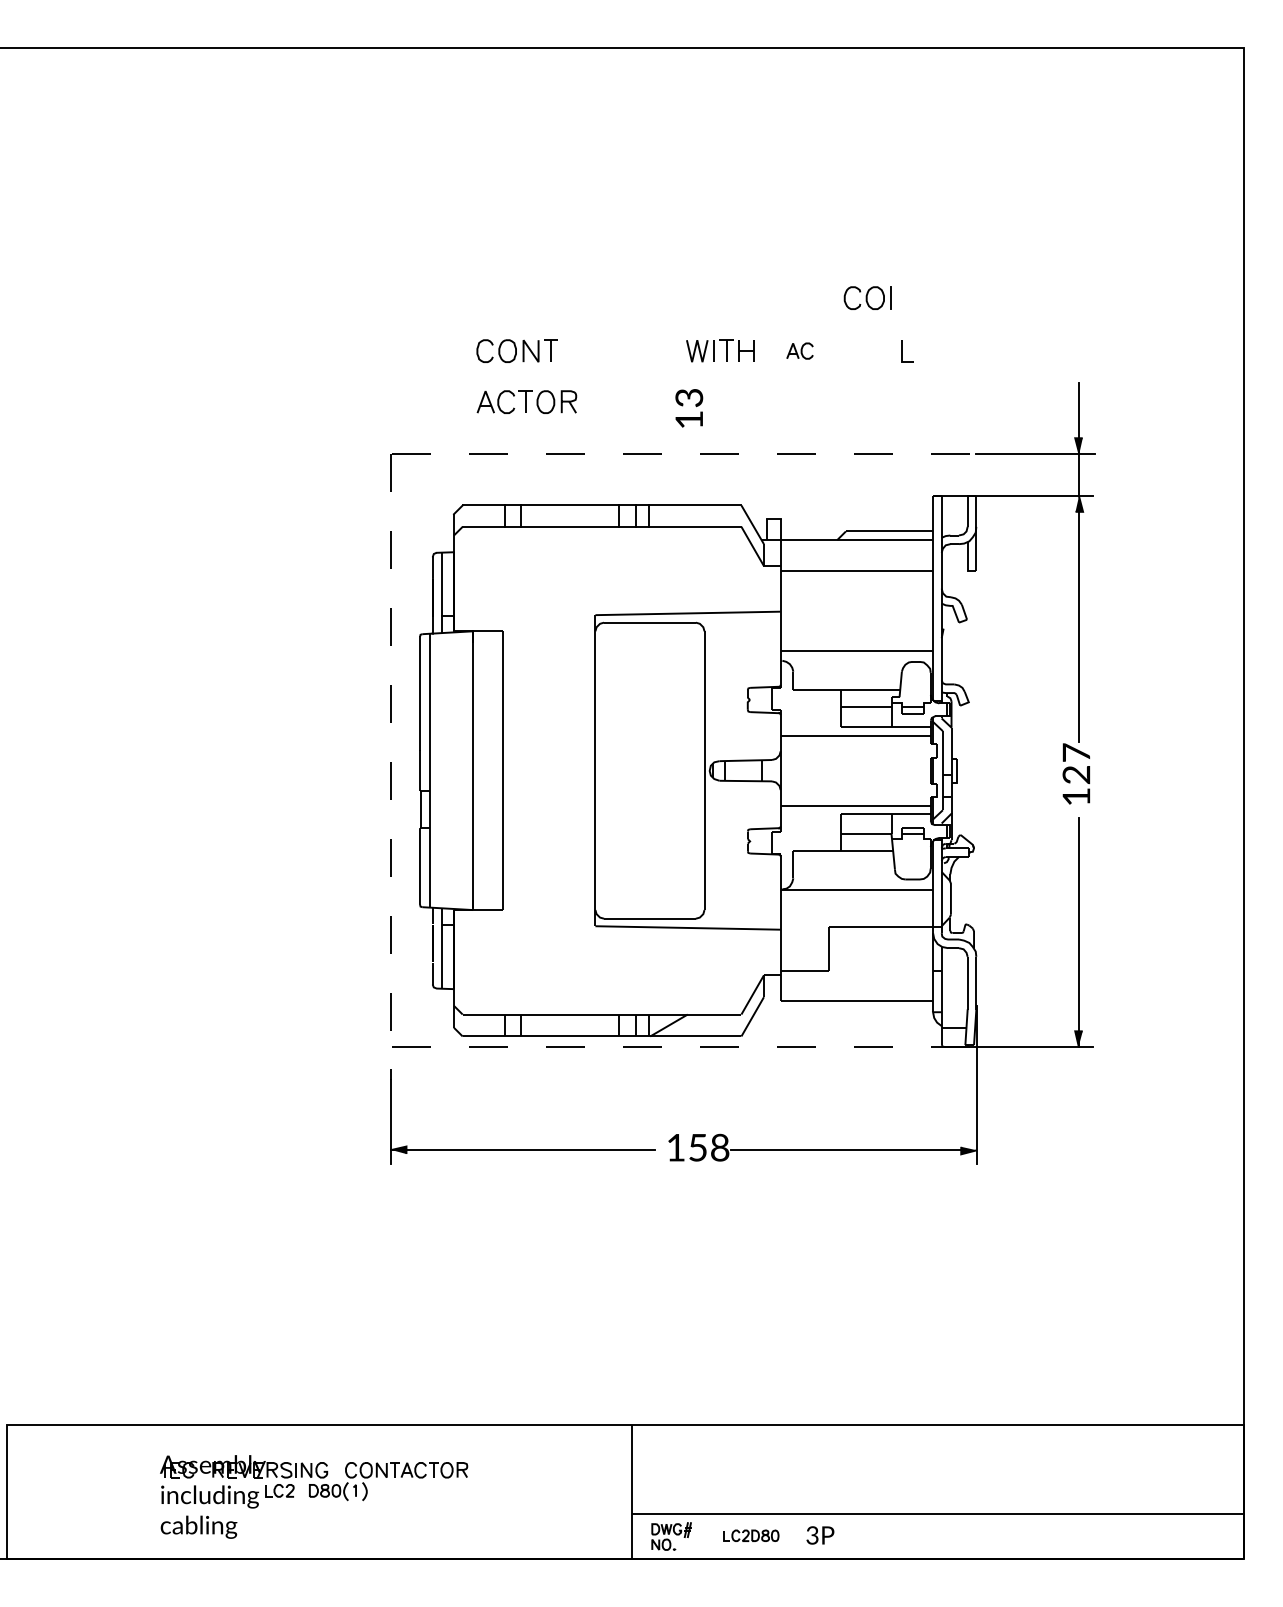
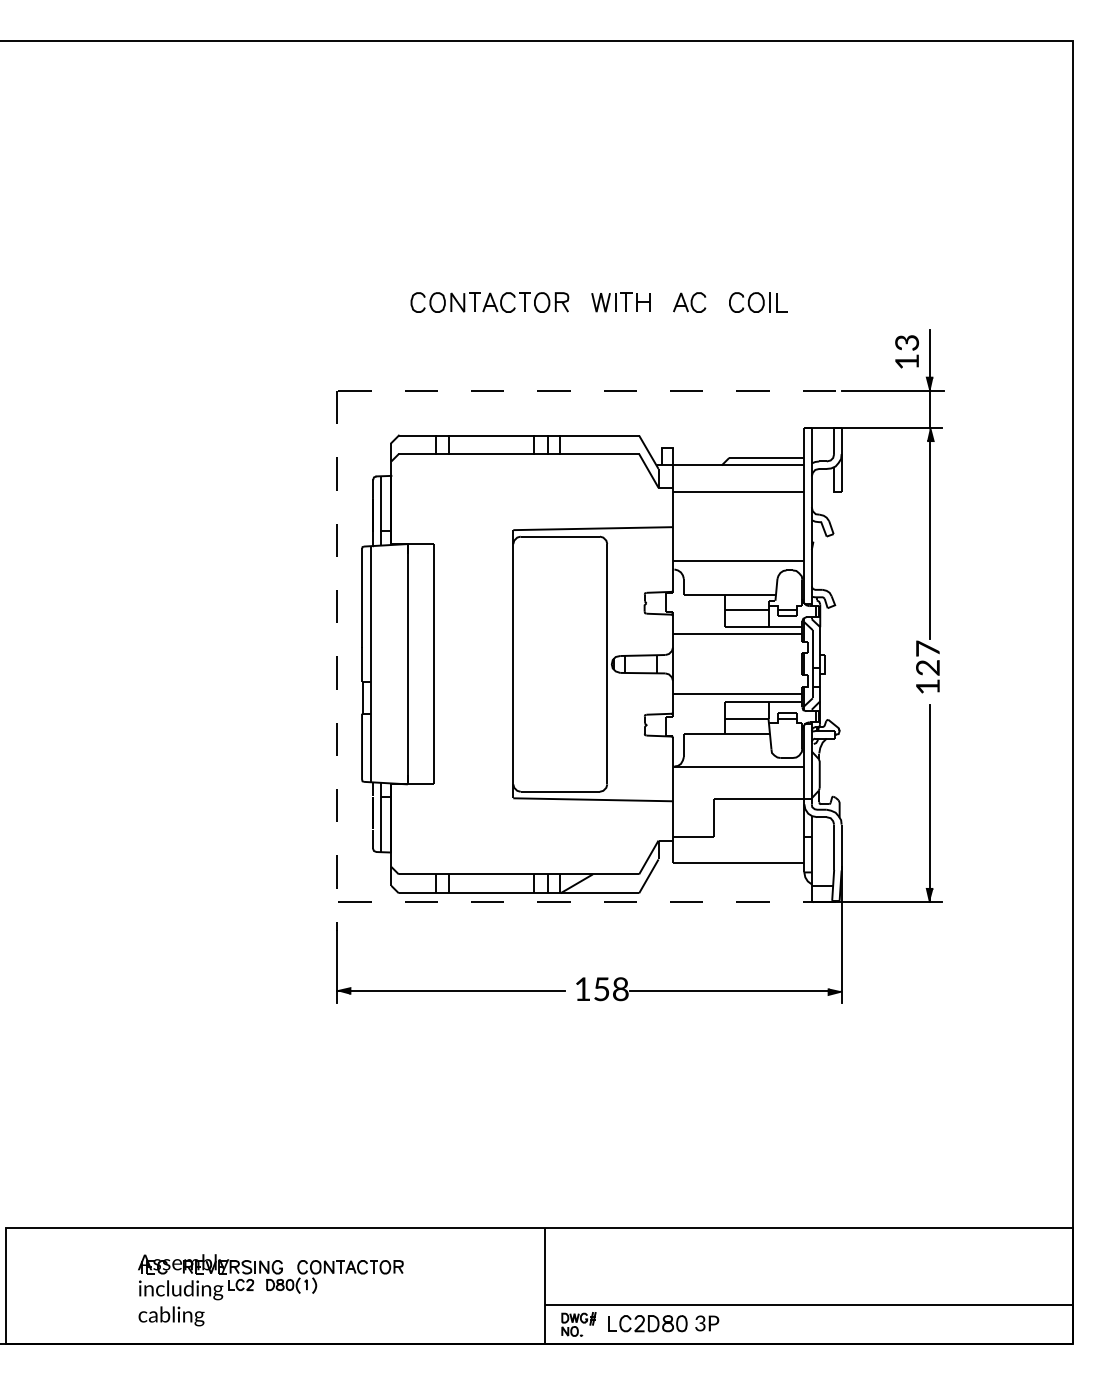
part: (867, 297) -> (749, 302), moved
part: (799, 350) -> (689, 302), size x1.43
part: (526, 401) -> (525, 302), moved
text: (689, 408) -> (907, 352), moved
part: (751, 1535) -> (647, 1323), size x1.67

